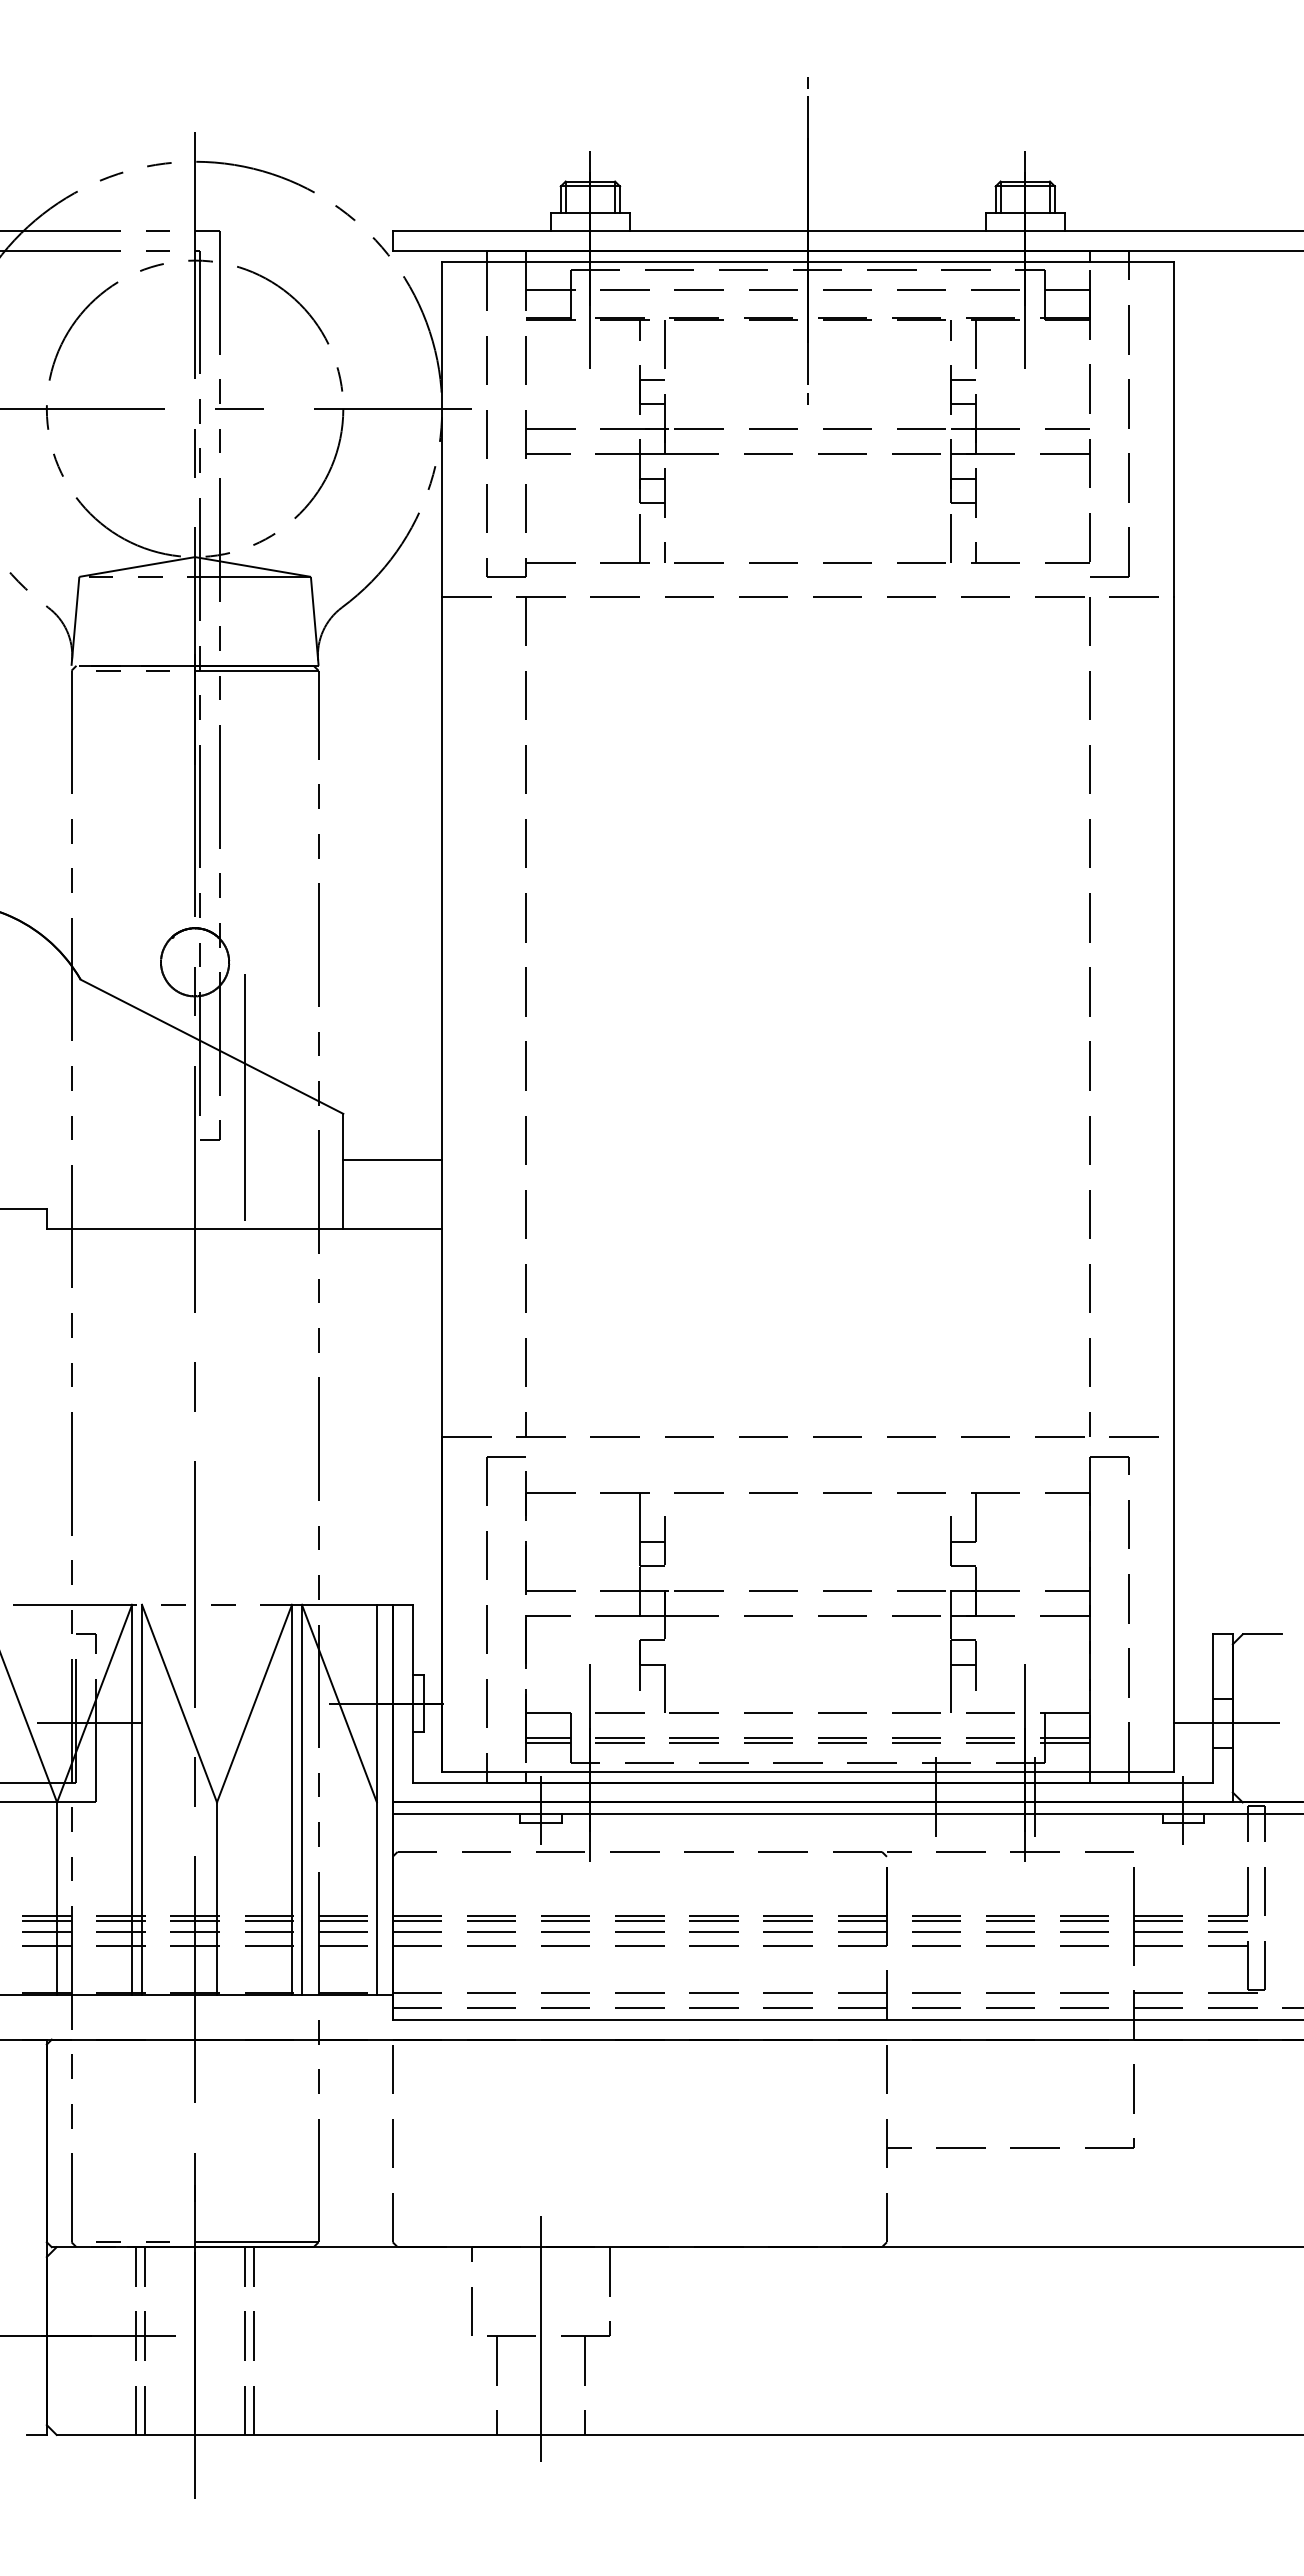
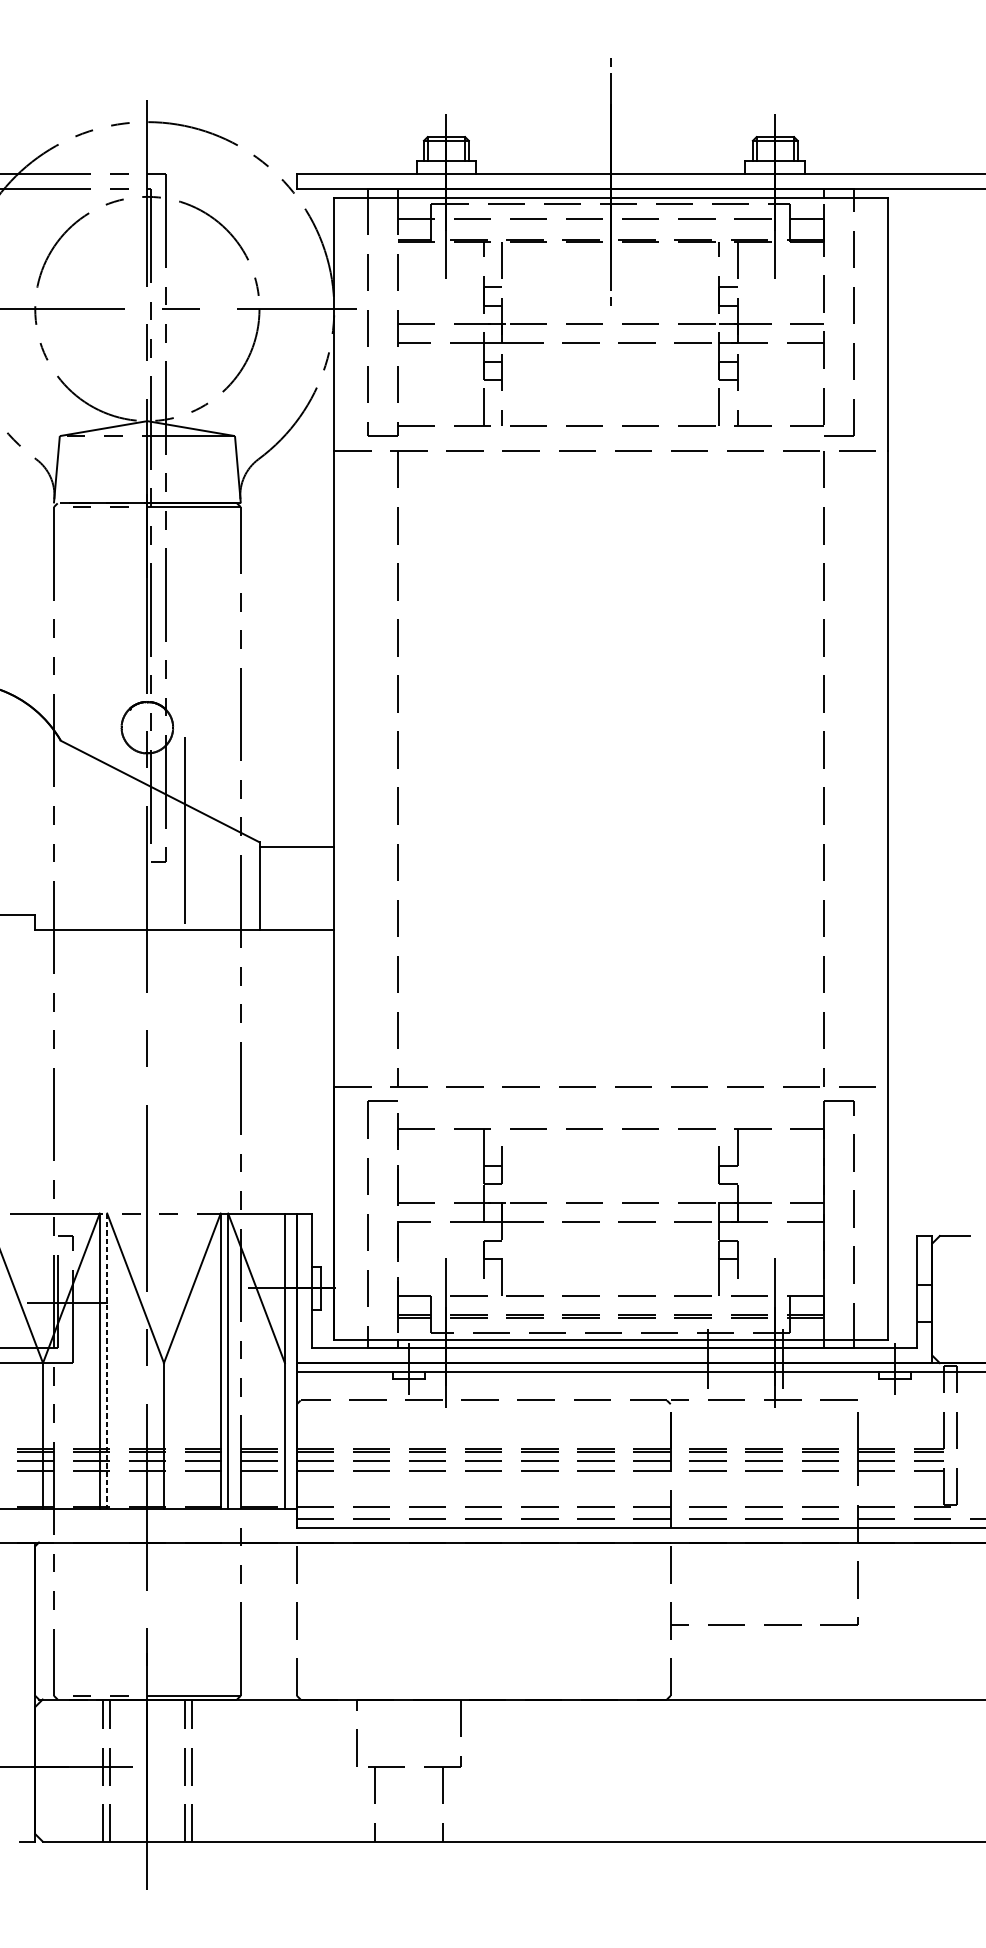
line: (392, 1160) -> (296, 847), moved
line: (1226, 1723) -> (927, 1303), removed
line: (142, 1800) -> (107, 1361), solid -> dashed
line: (541, 2338) -> (409, 1768), removed

